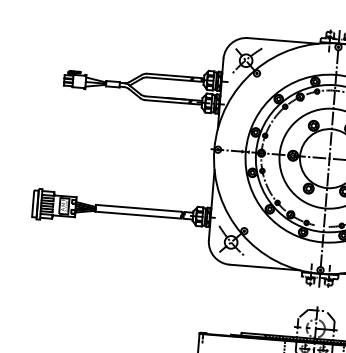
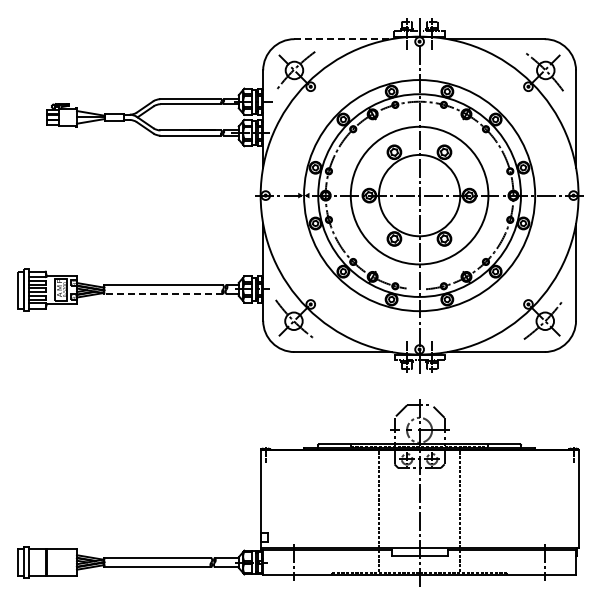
line: (282, 41) -> (342, 39), solid -> dashed
line: (138, 215) -> (163, 294), solid -> dashed

